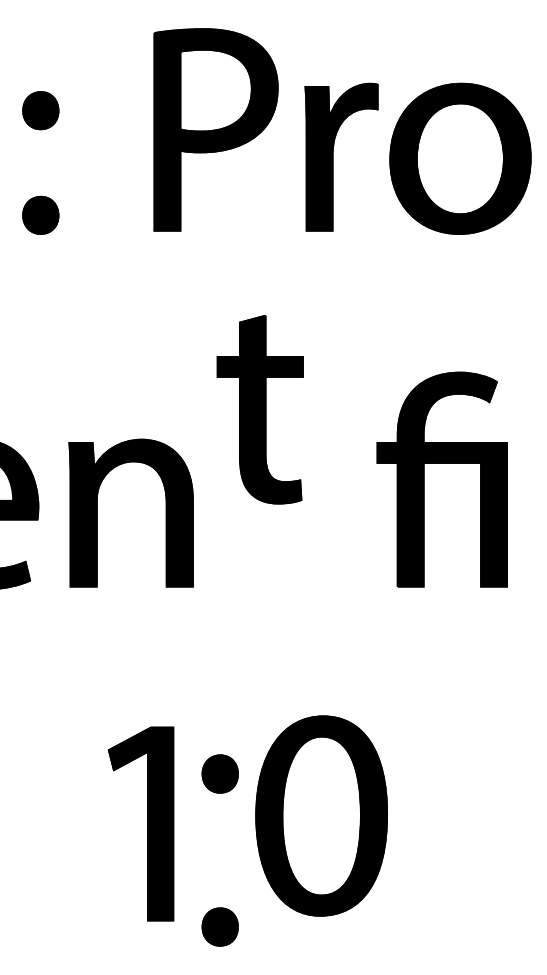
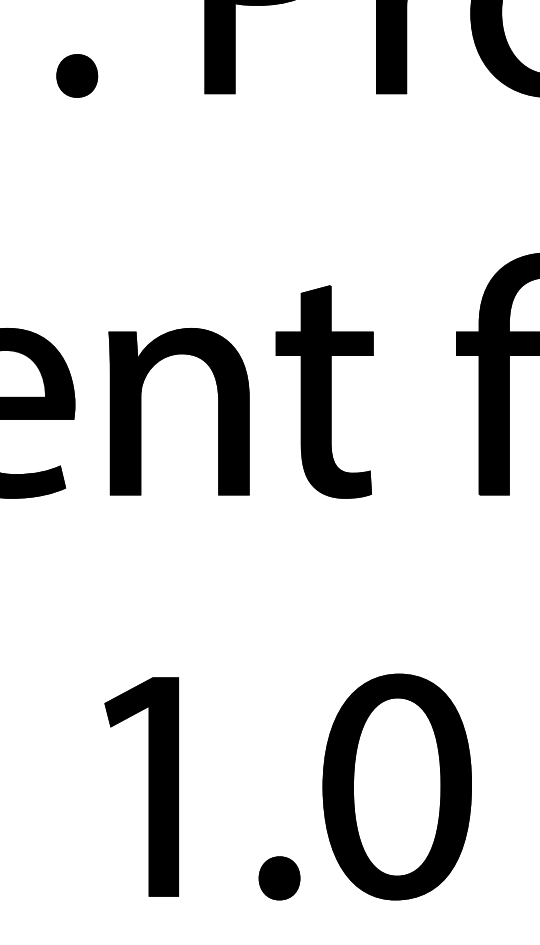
part: (259, 409) -> (323, 391), moved
part: (219, 773) -> (278, 705), removed
part: (321, 815) -> (397, 786), moved
part: (147, 823) -> (149, 786), moved

